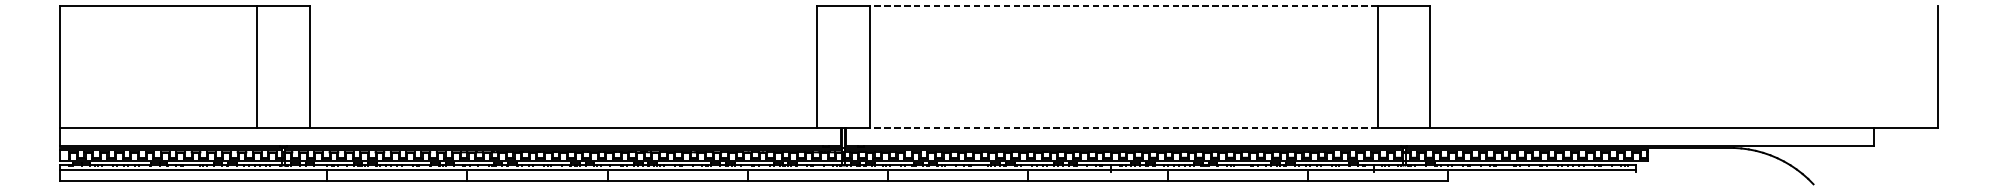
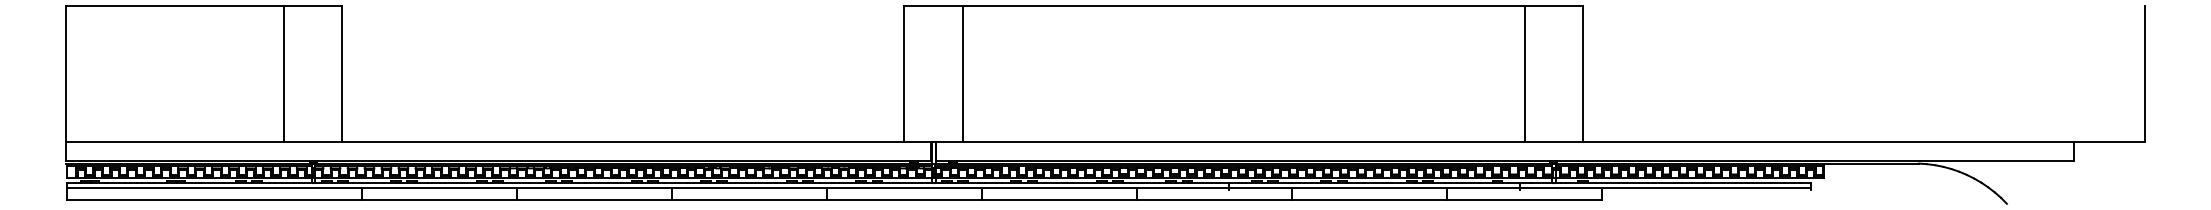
line: (1123, 5) -> (1243, 6), dashed -> solid
line: (1123, 127) -> (1243, 141), dashed -> solid

